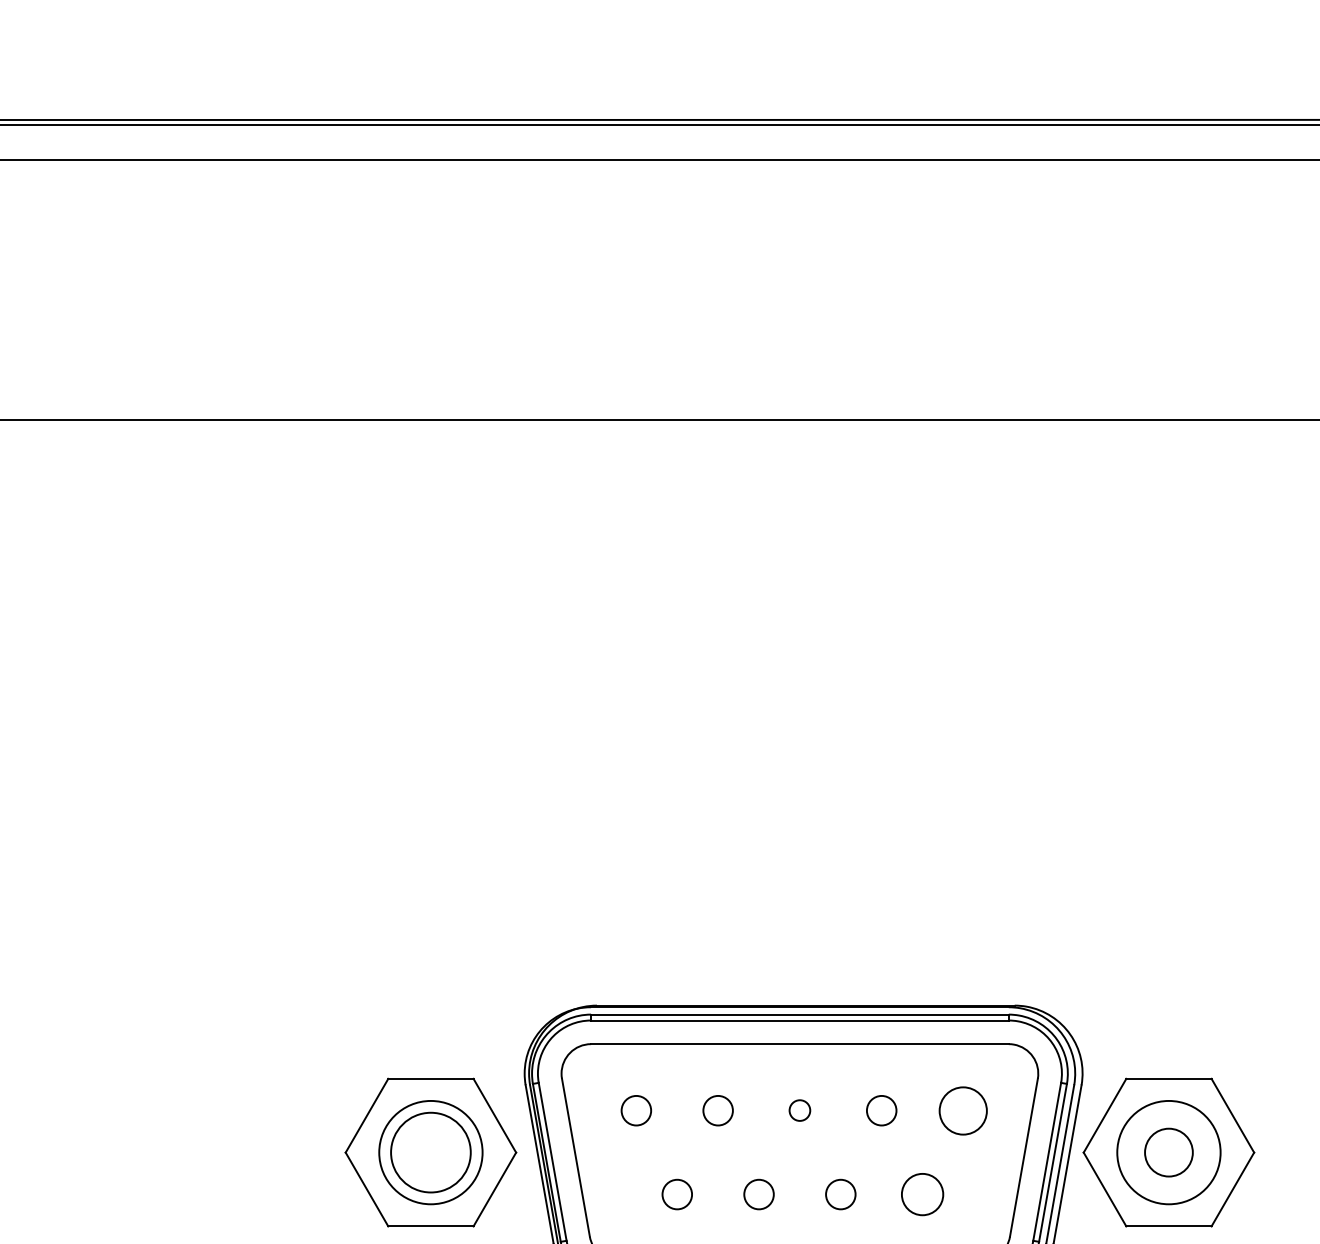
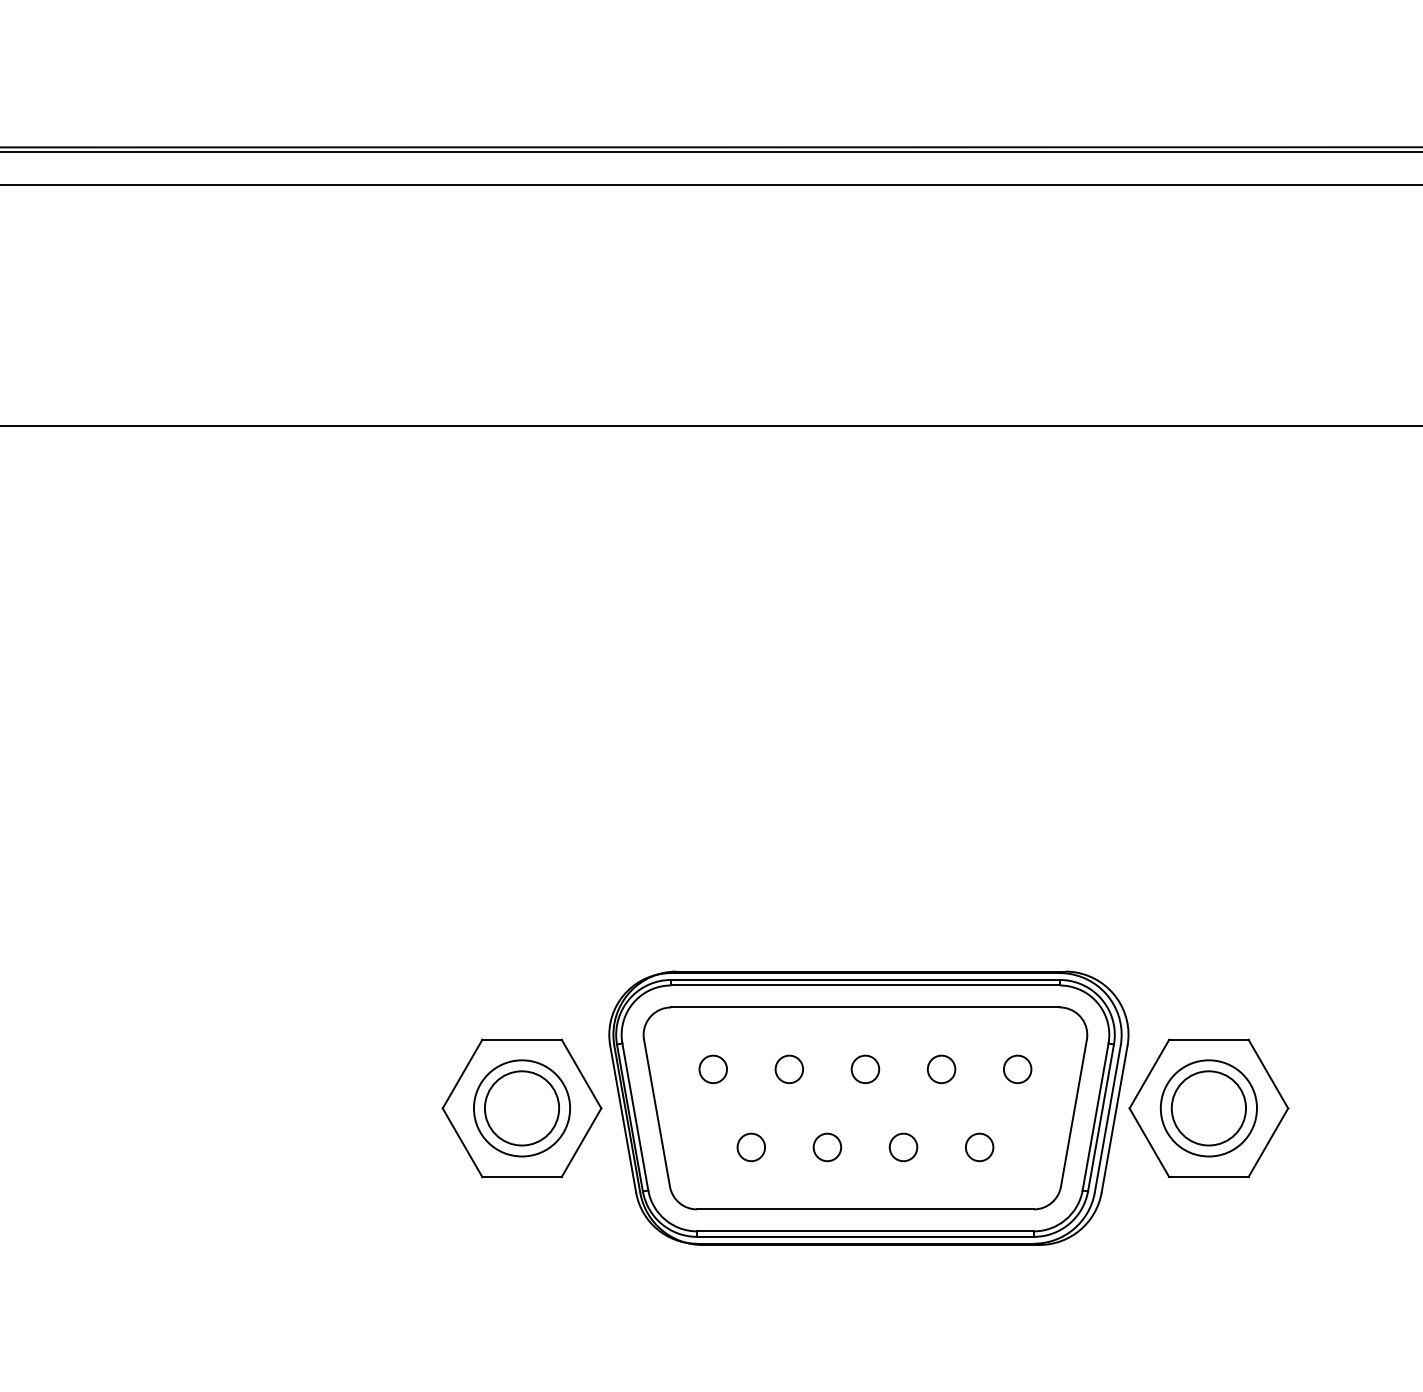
circle: (799, 1109) -> (865, 1068), size x1.43
circle: (963, 1109) -> (1017, 1068), size x0.62
circle: (1168, 1152) -> (1208, 1108), size x1.67
circle: (922, 1194) -> (979, 1147), size x0.71

